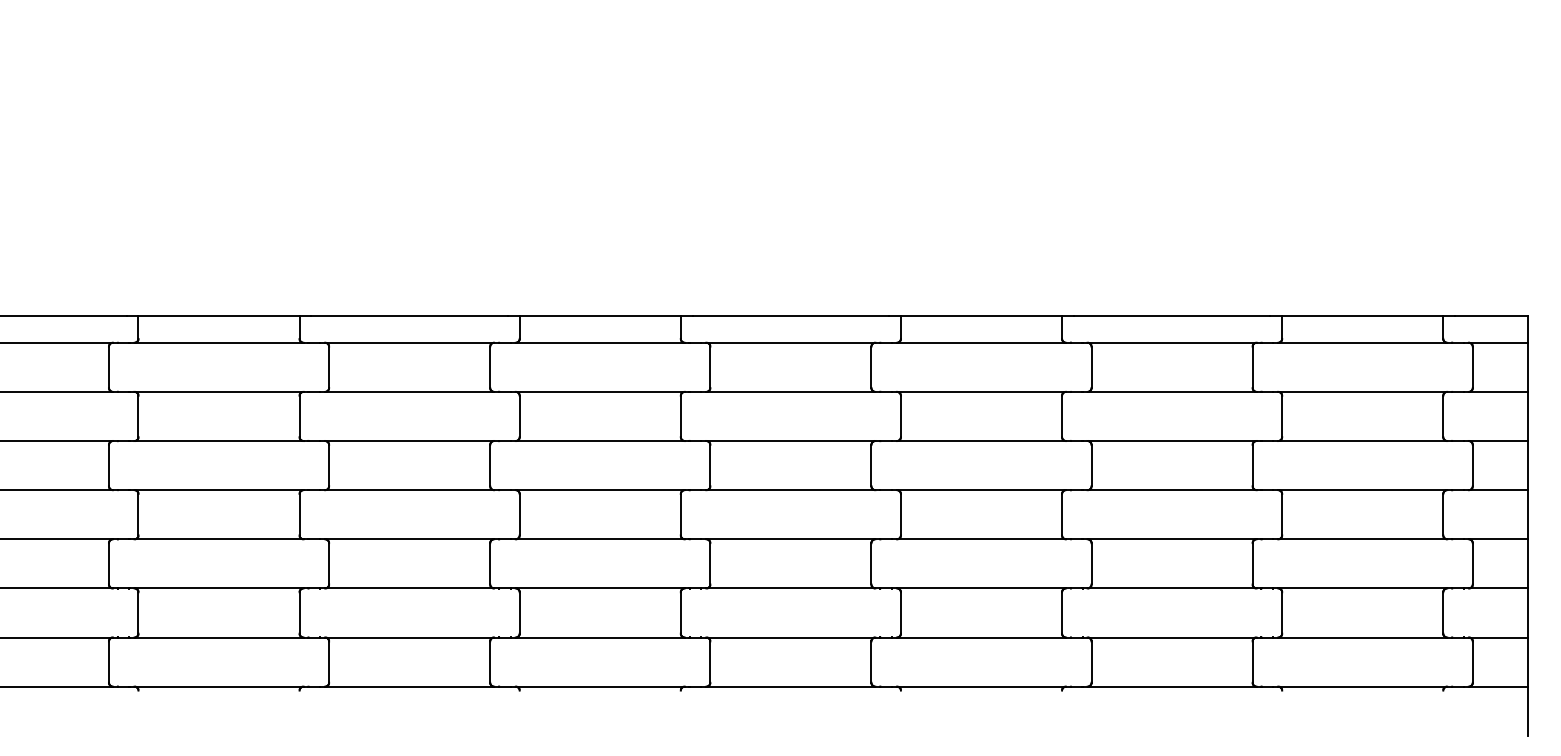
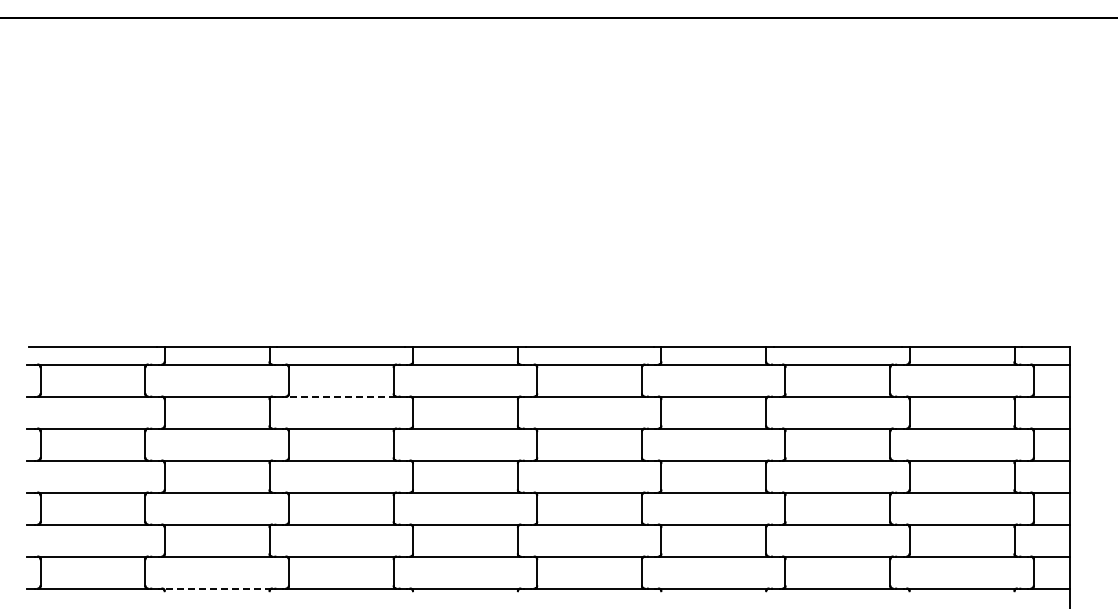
line: (408, 391) -> (340, 396), solid -> dashed
line: (218, 686) -> (216, 588), solid -> dashed

